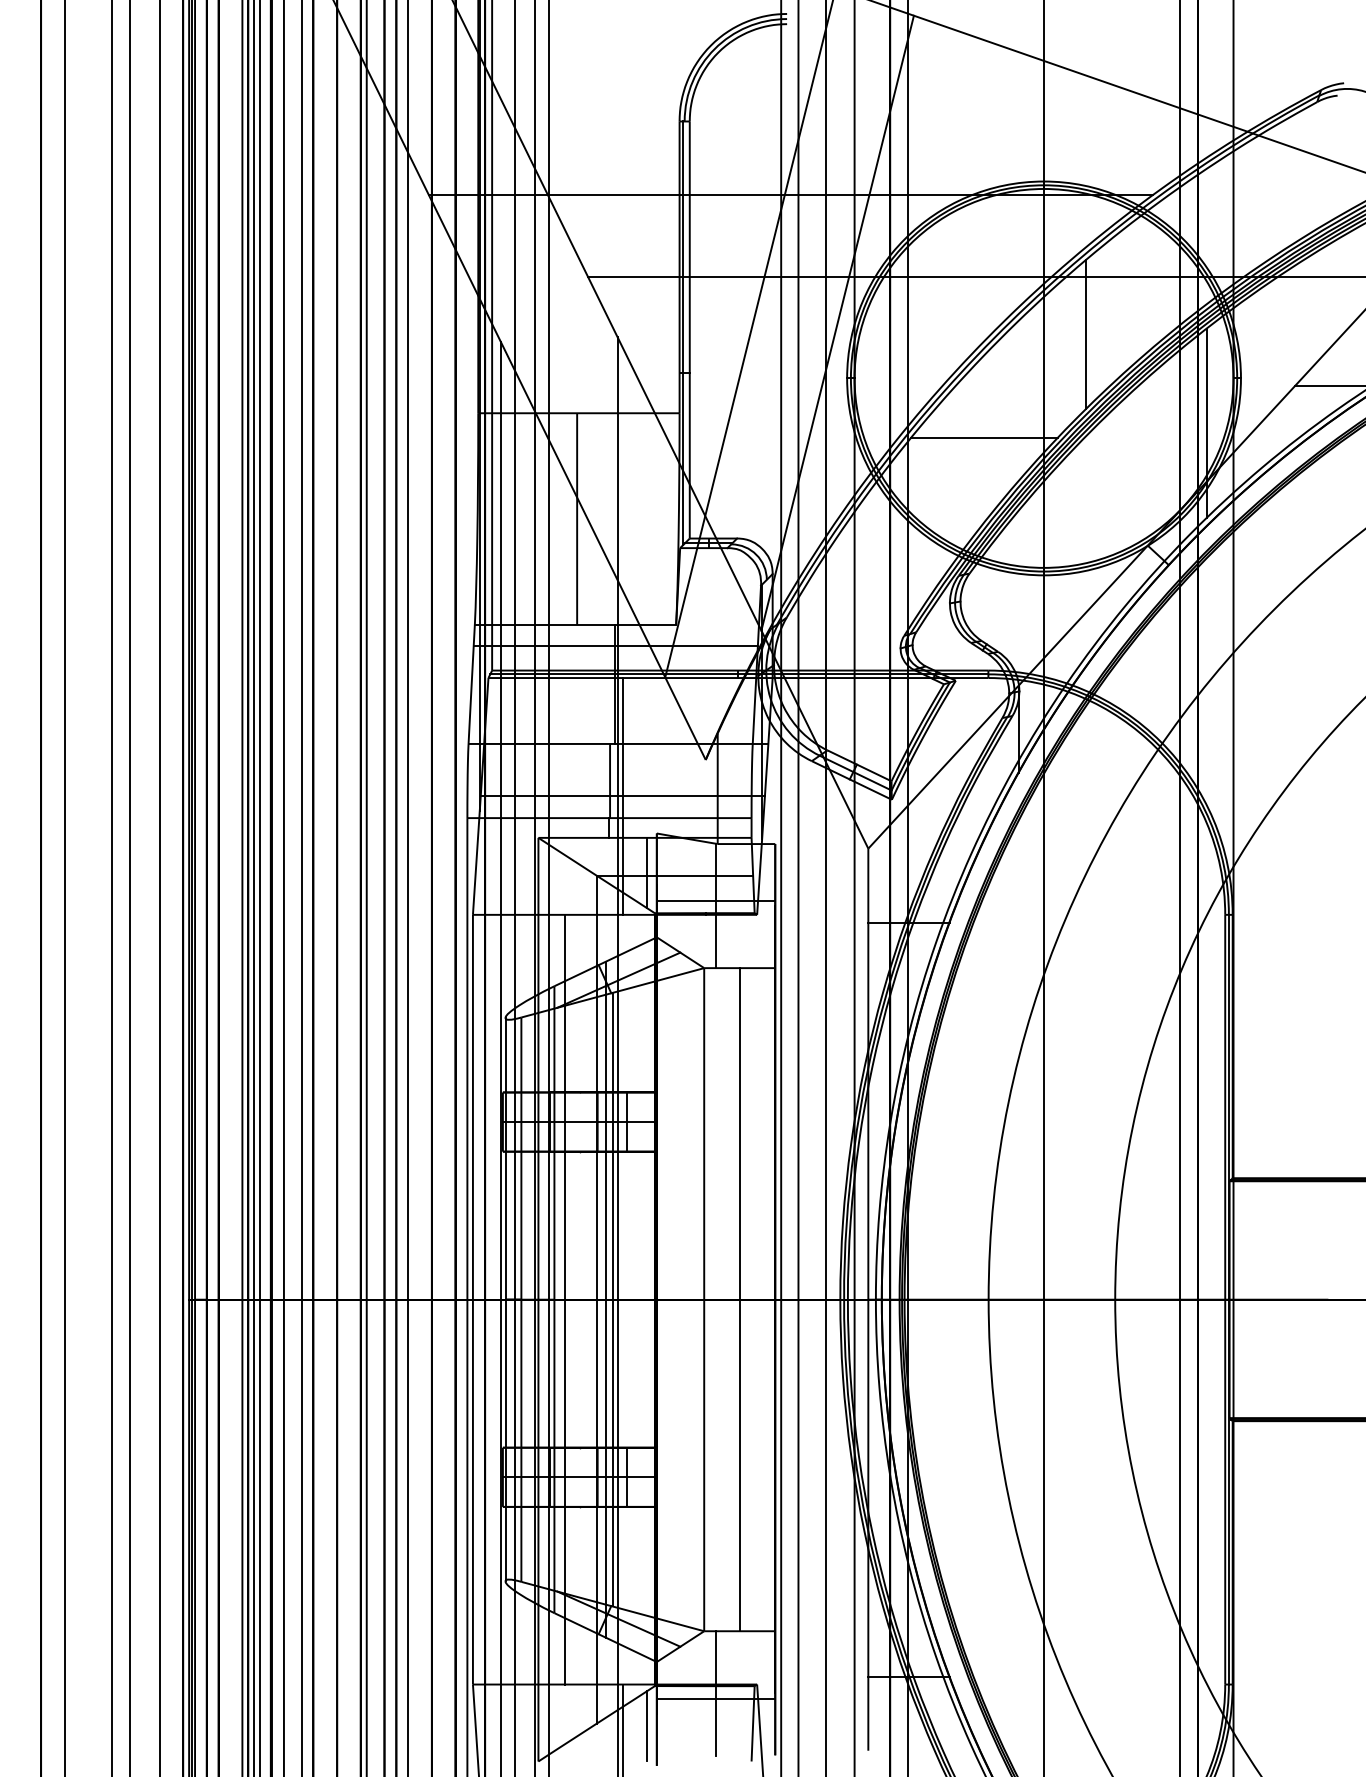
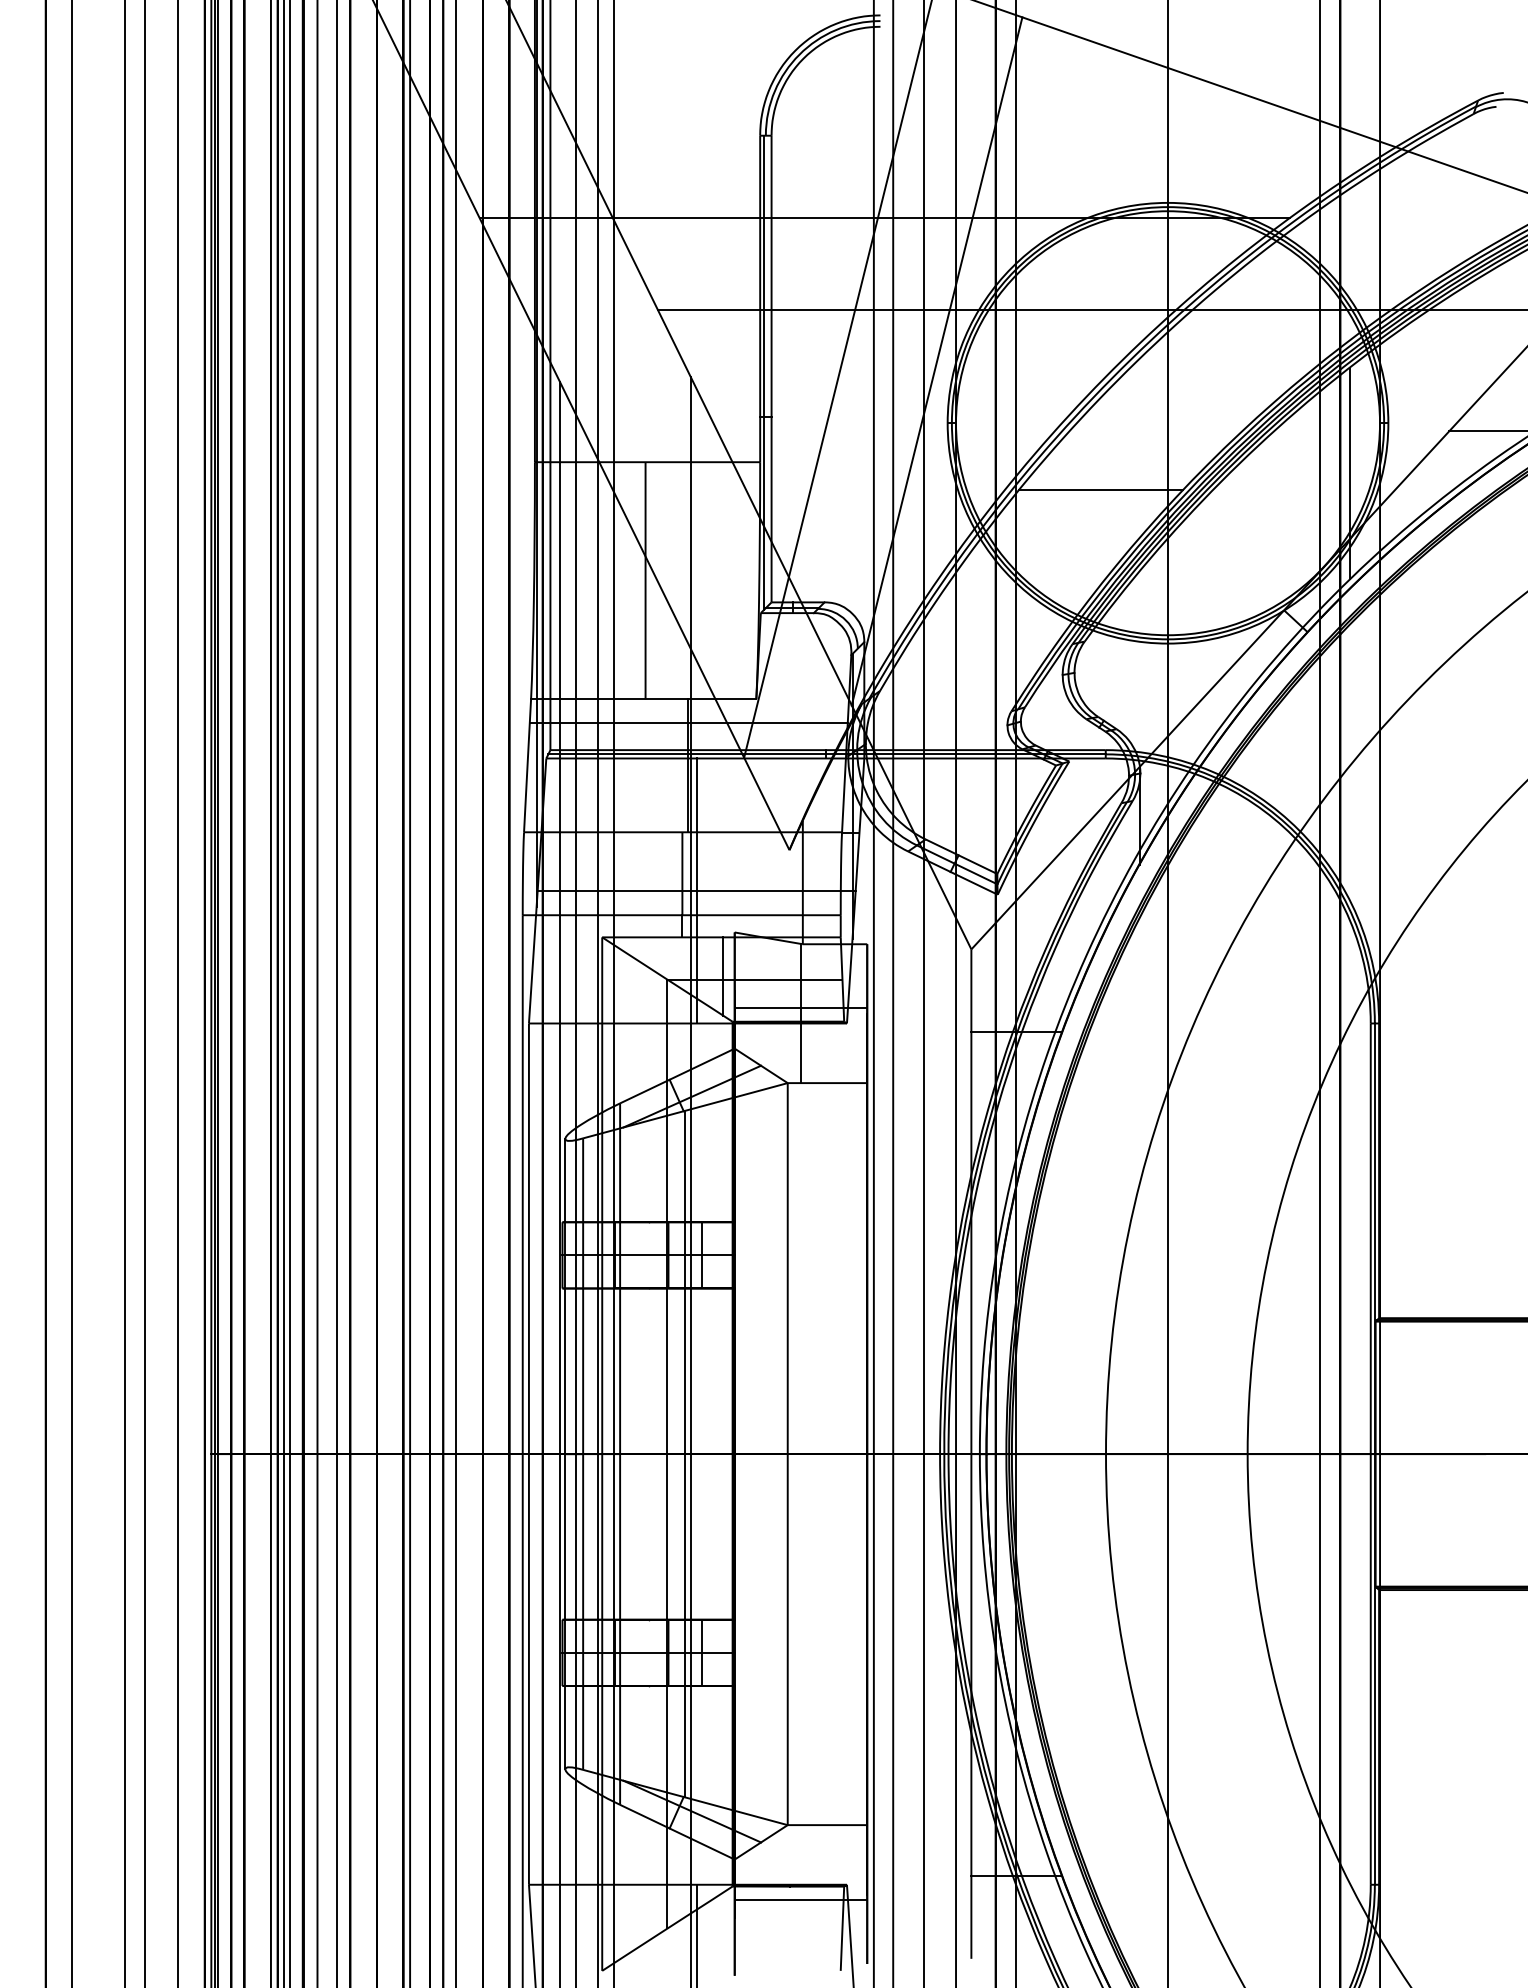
line: (1086, 333) -> (1215, 372), removed
line: (564, 1299) -> (631, 1453), removed
line: (605, 1299) -> (677, 1453), removed
line: (739, 1299) -> (827, 1453), removed
line: (716, 1693) -> (801, 1894), removed
line: (646, 1726) -> (723, 1931), removed

